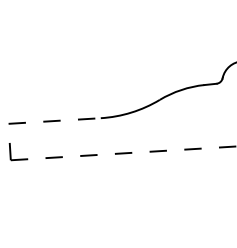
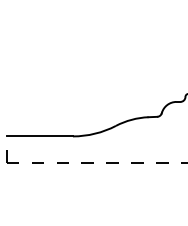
line: (55, 121) -> (40, 136), dashed -> solid

